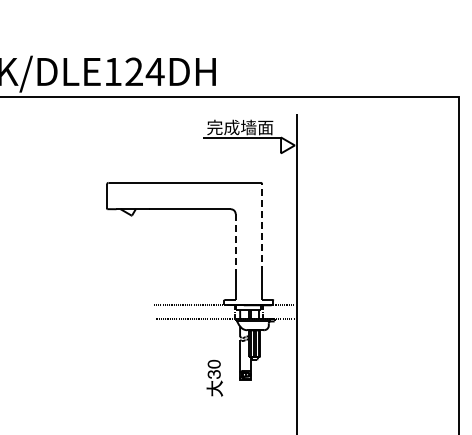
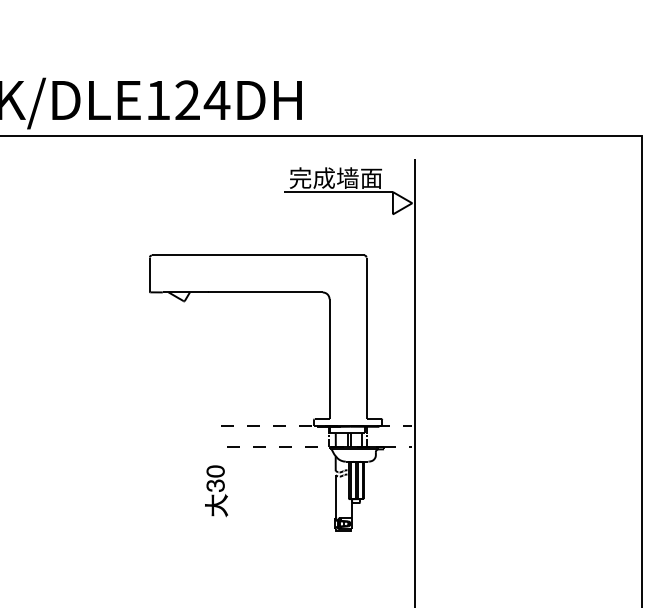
line: (262, 227) -> (367, 317), dashed -> solid
line: (235, 243) -> (329, 340), dashed -> solid
part: (214, 377) -> (216, 489), moved

